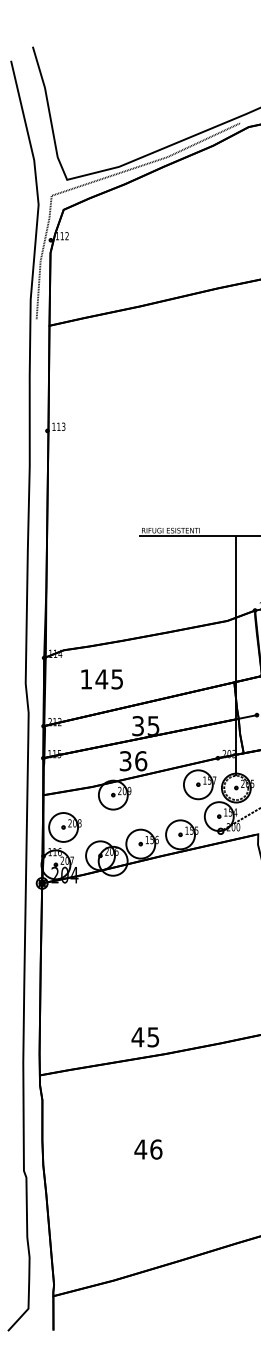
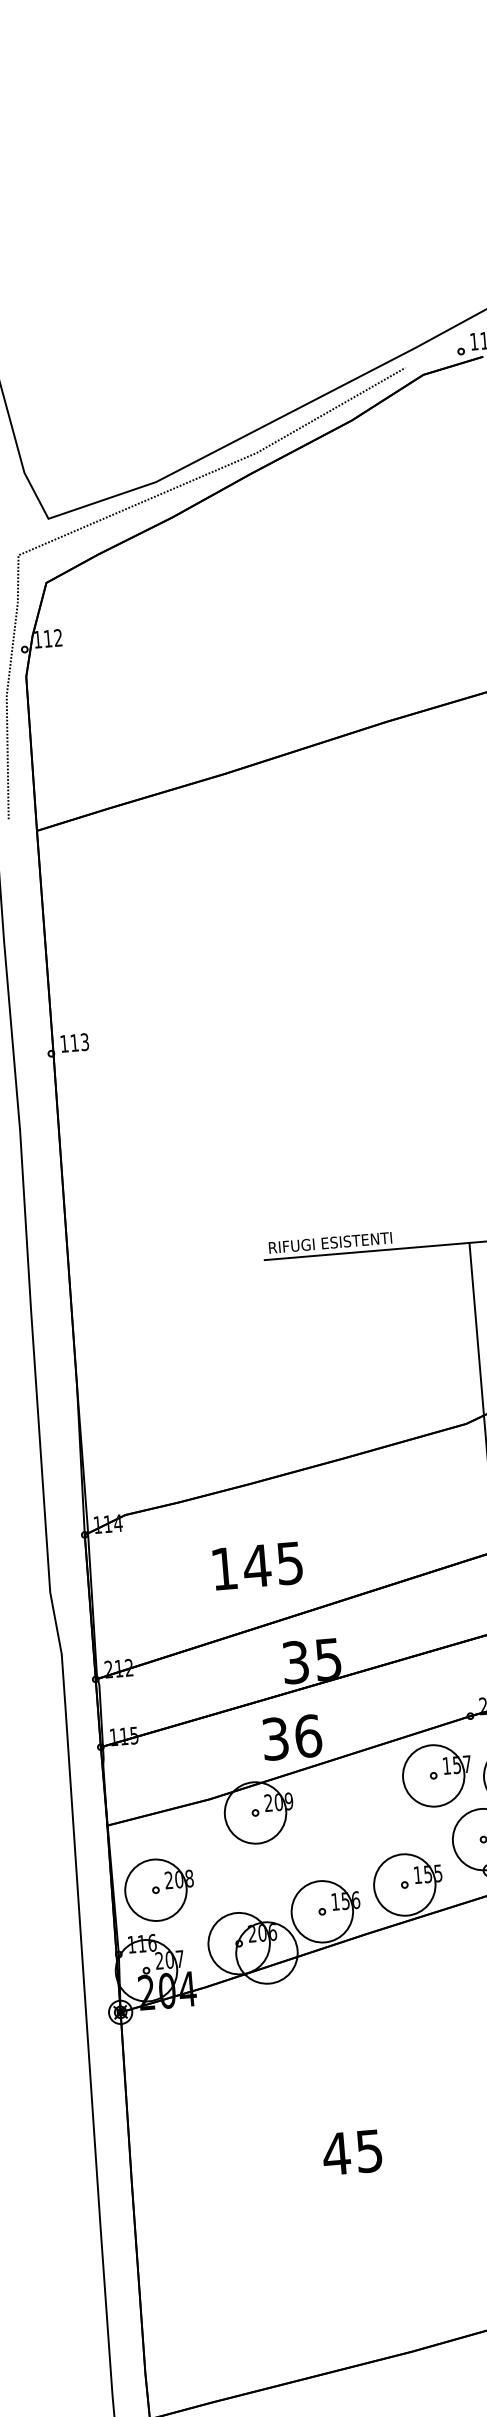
text: (101, 679) -> (256, 1566), moved
text: (144, 1037) -> (350, 2153), moved

